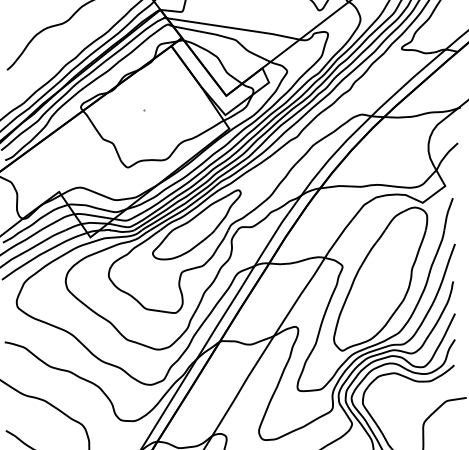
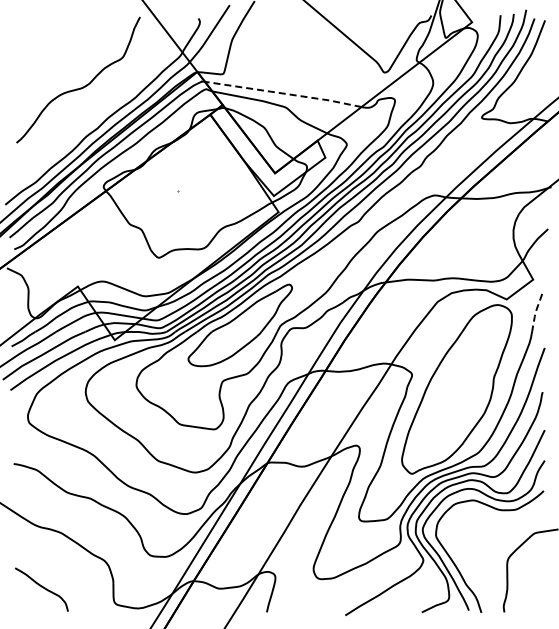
line: (233, 28) -> (283, 93), solid -> dashed
line: (447, 213) -> (535, 312), solid -> dashed

